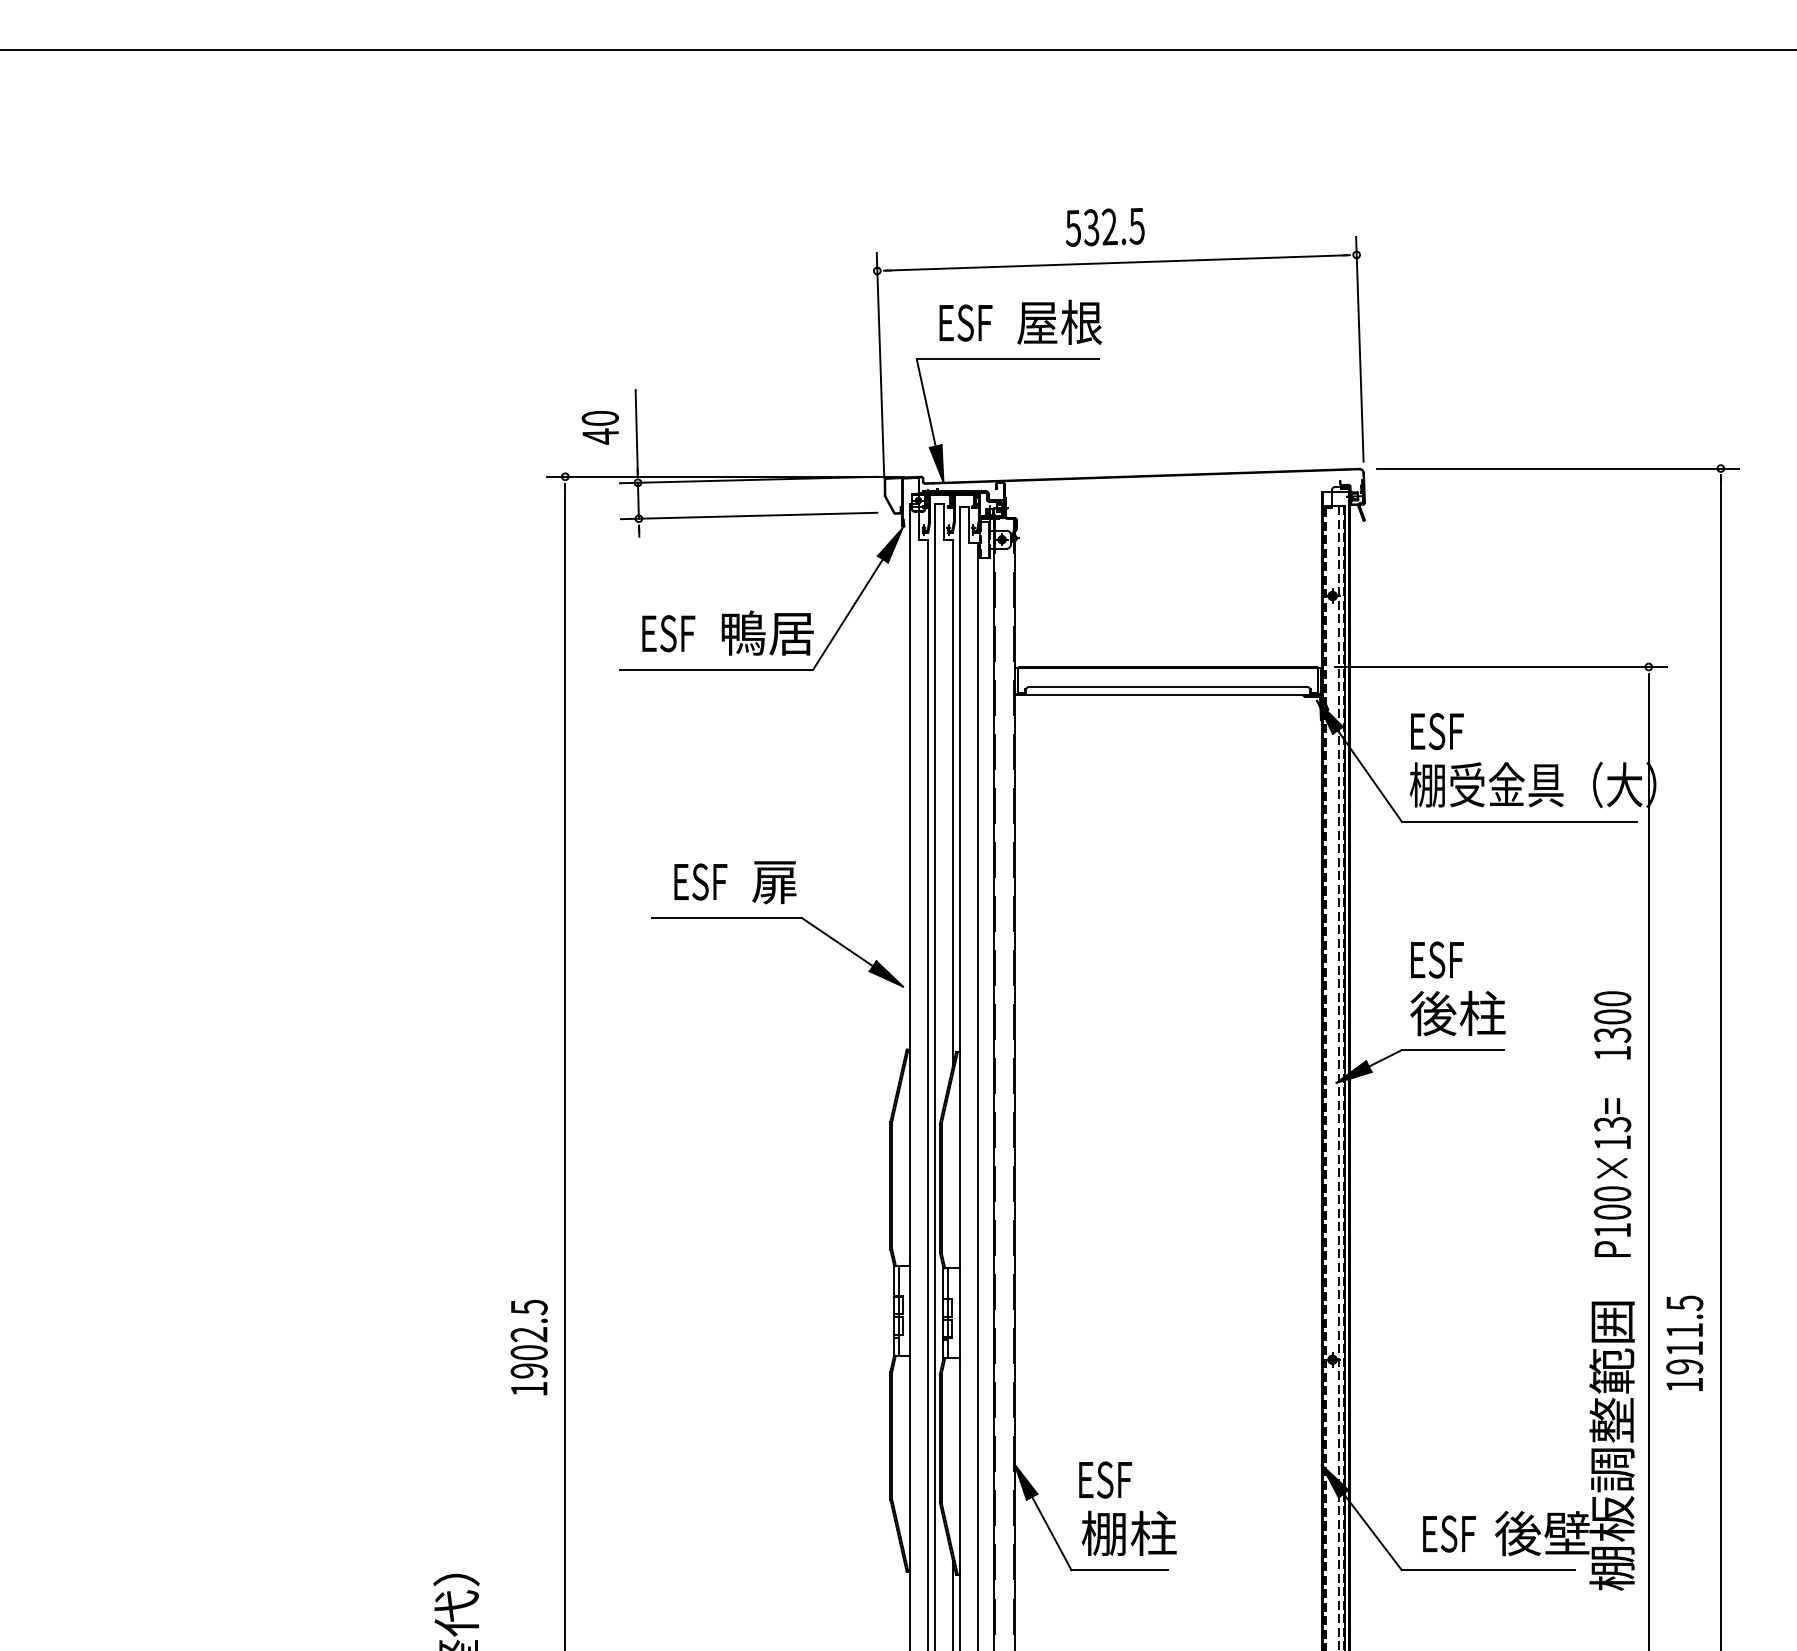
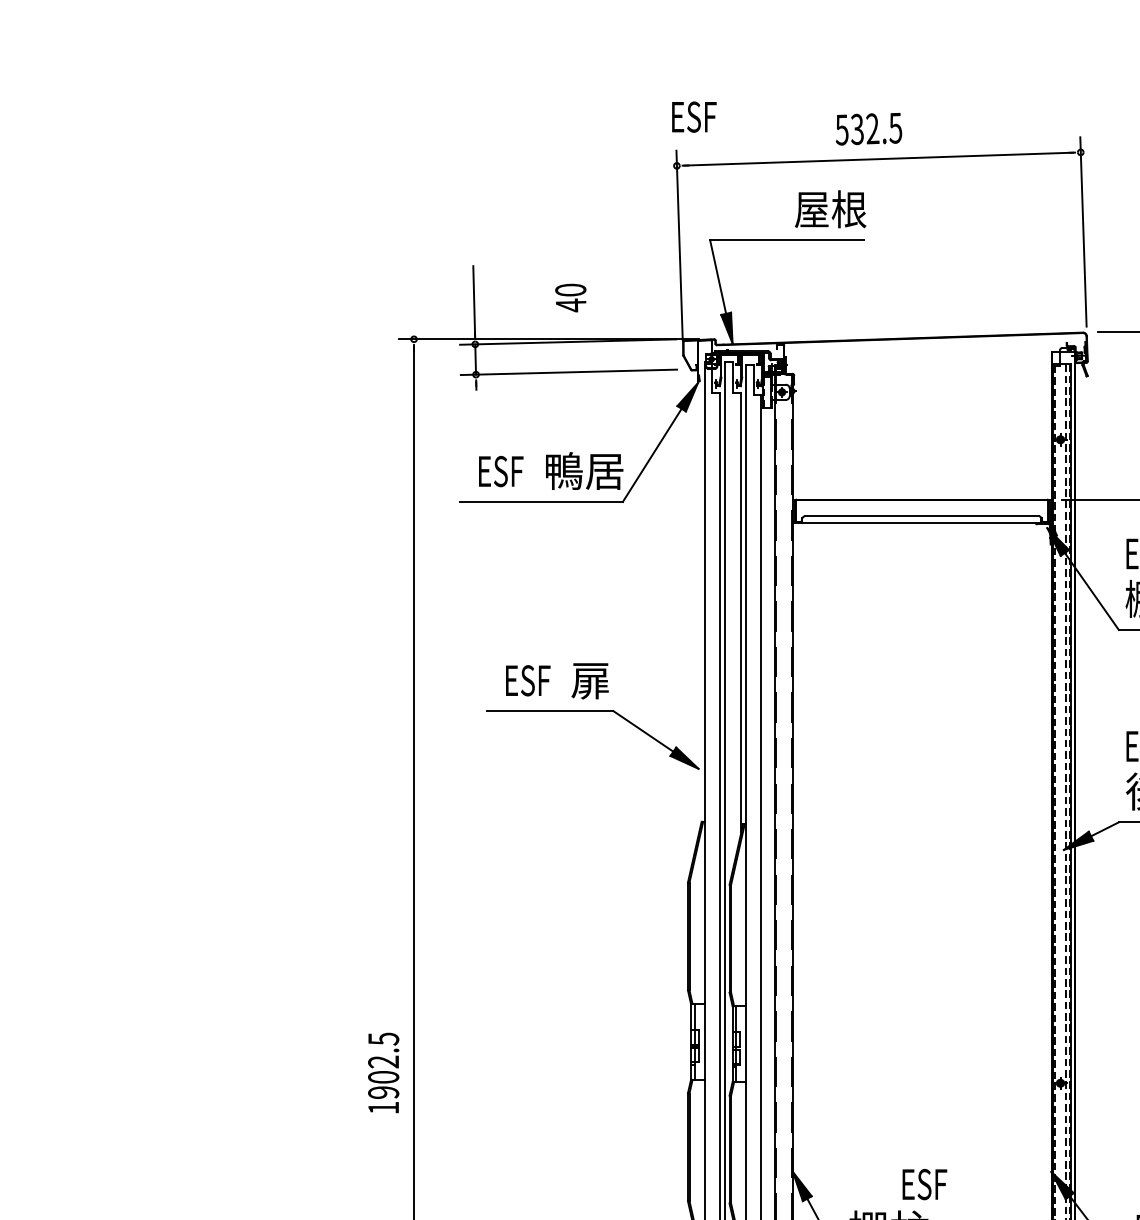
text: (965, 322) -> (693, 116), moved
text: (599, 427) -> (570, 297), moved
text: (1105, 1479) -> (924, 1184), moved

